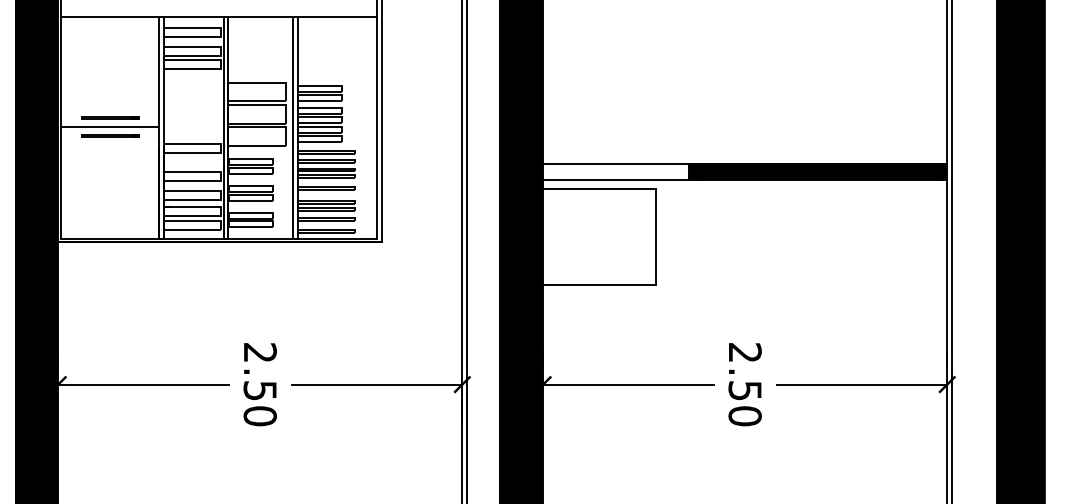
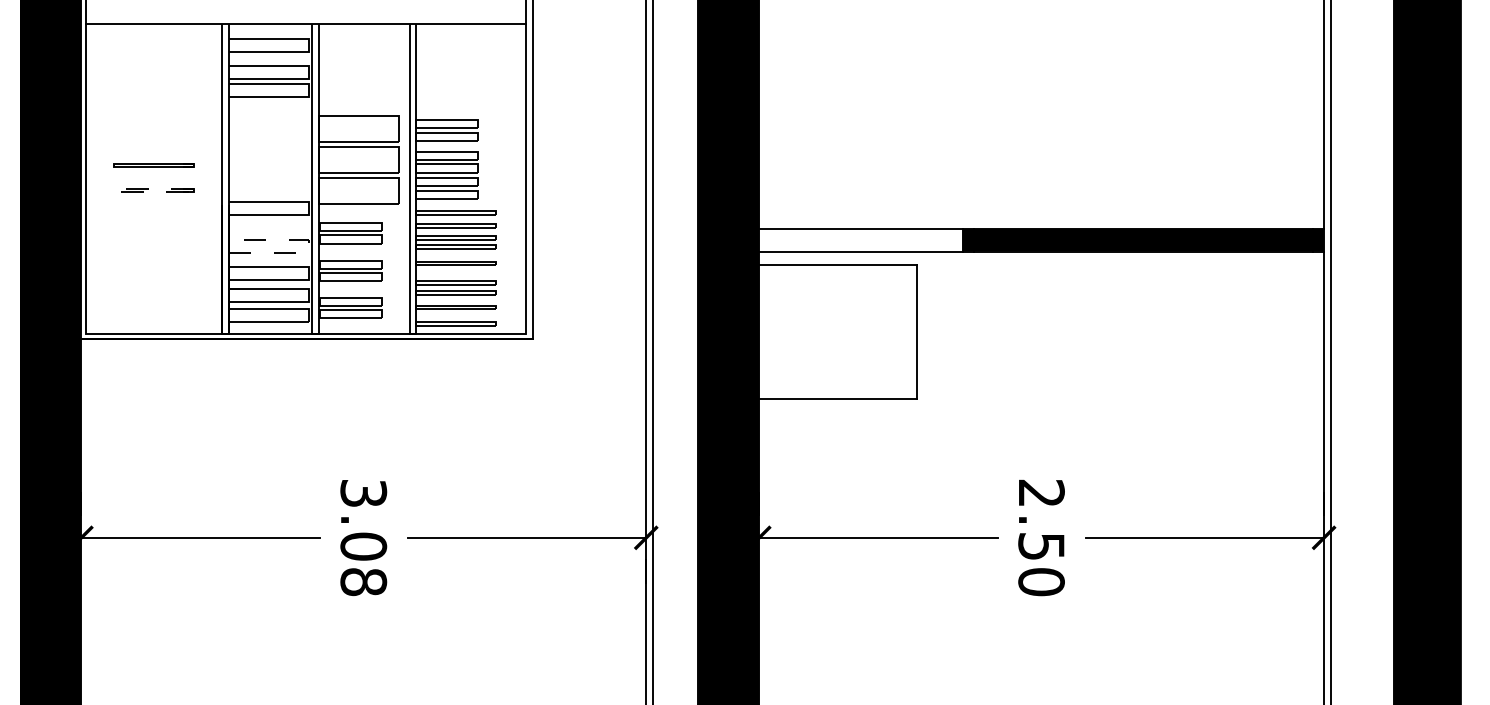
line: (109, 127) -> (152, 178), removed
line: (81, 136) -> (113, 191), solid -> dashed
line: (220, 176) -> (308, 246), solid -> dashed
text: (259, 384) -> (362, 537), 2.50 -> 3.08

